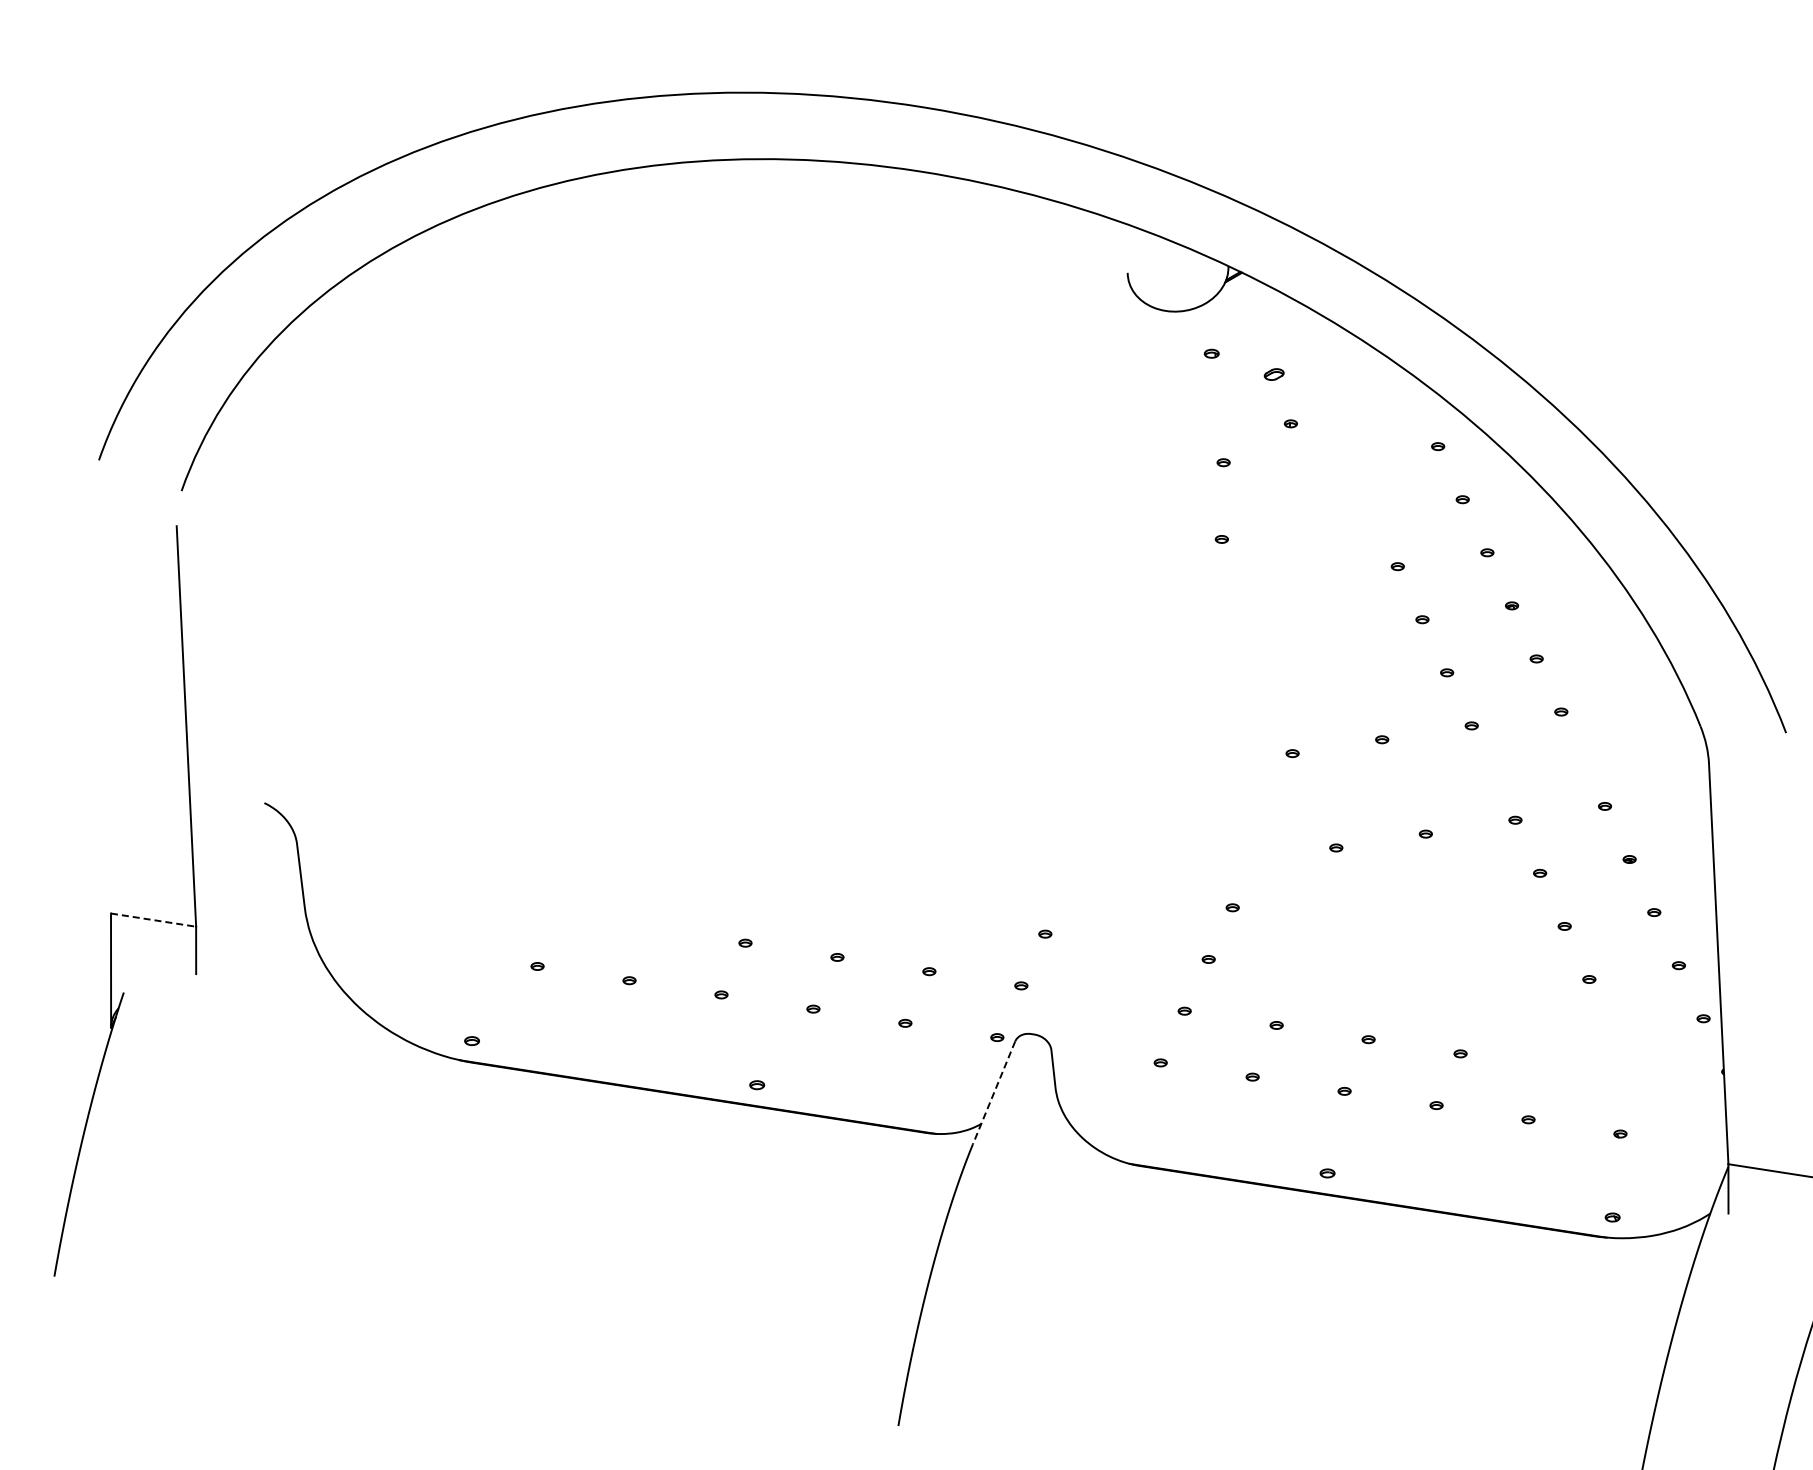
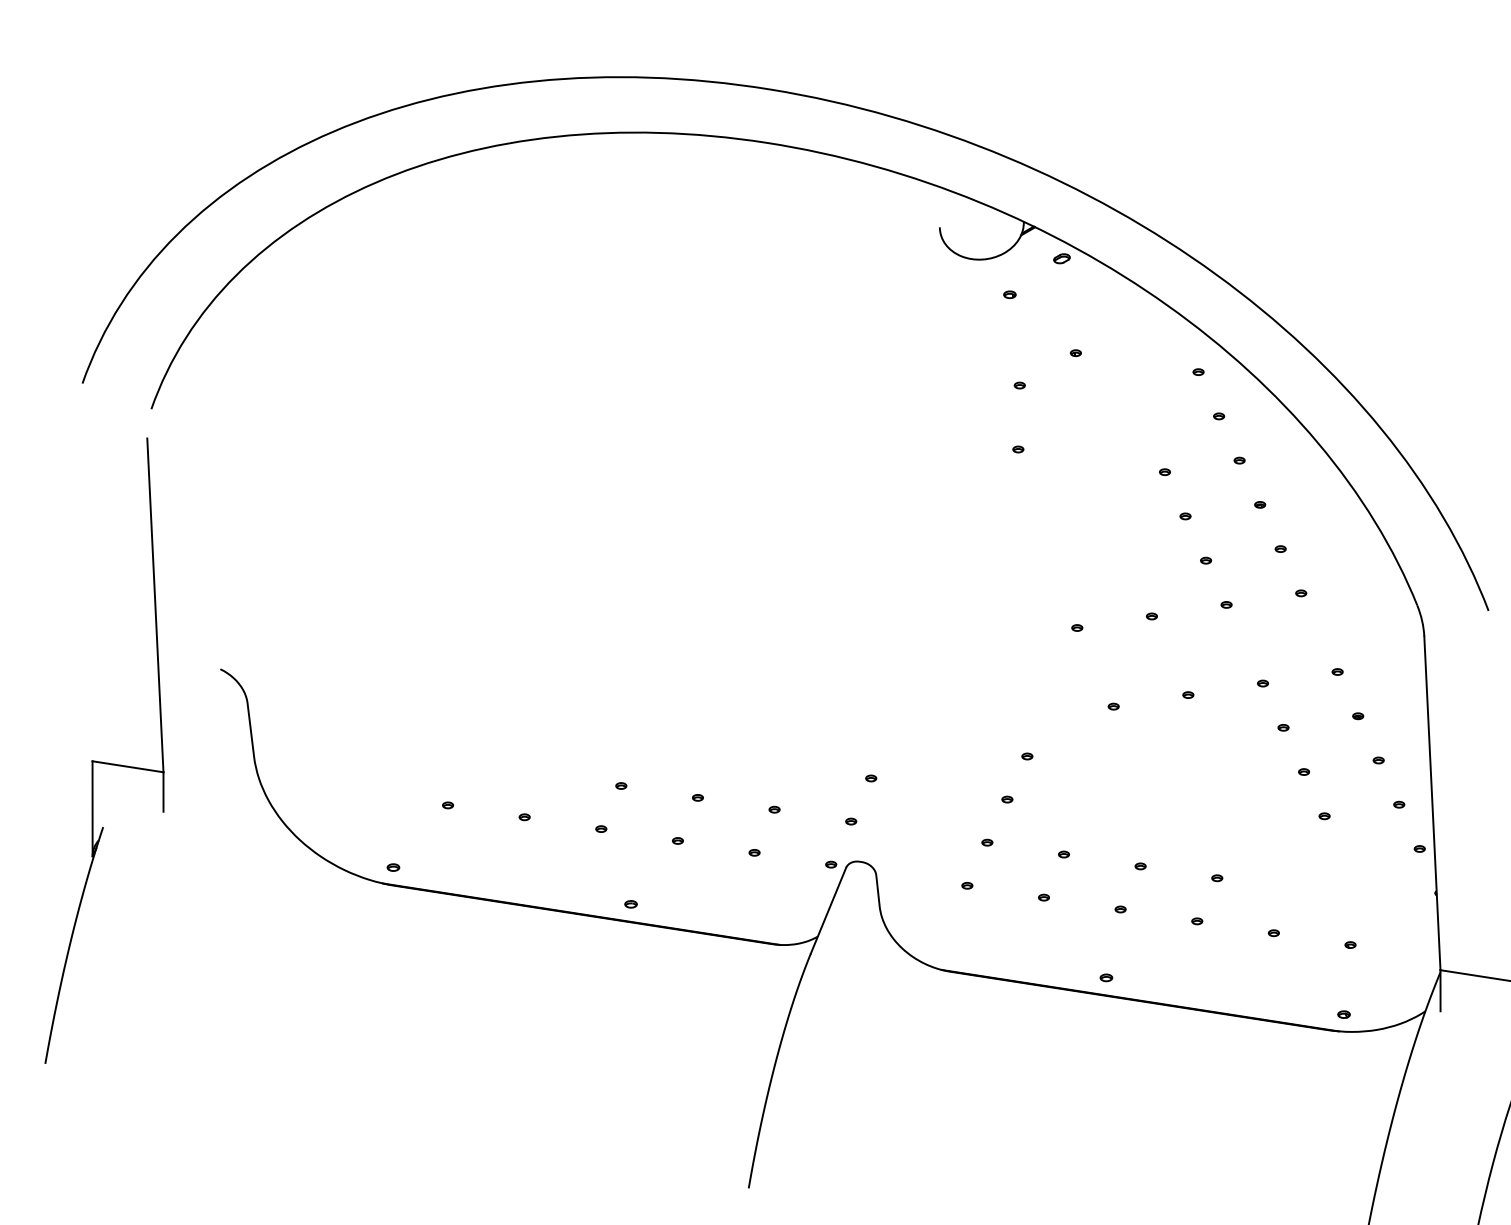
part: (1273, 374) -> (1061, 258), moved
line: (154, 920) -> (128, 767), dashed -> solid
line: (994, 1092) -> (828, 910), dashed -> solid

